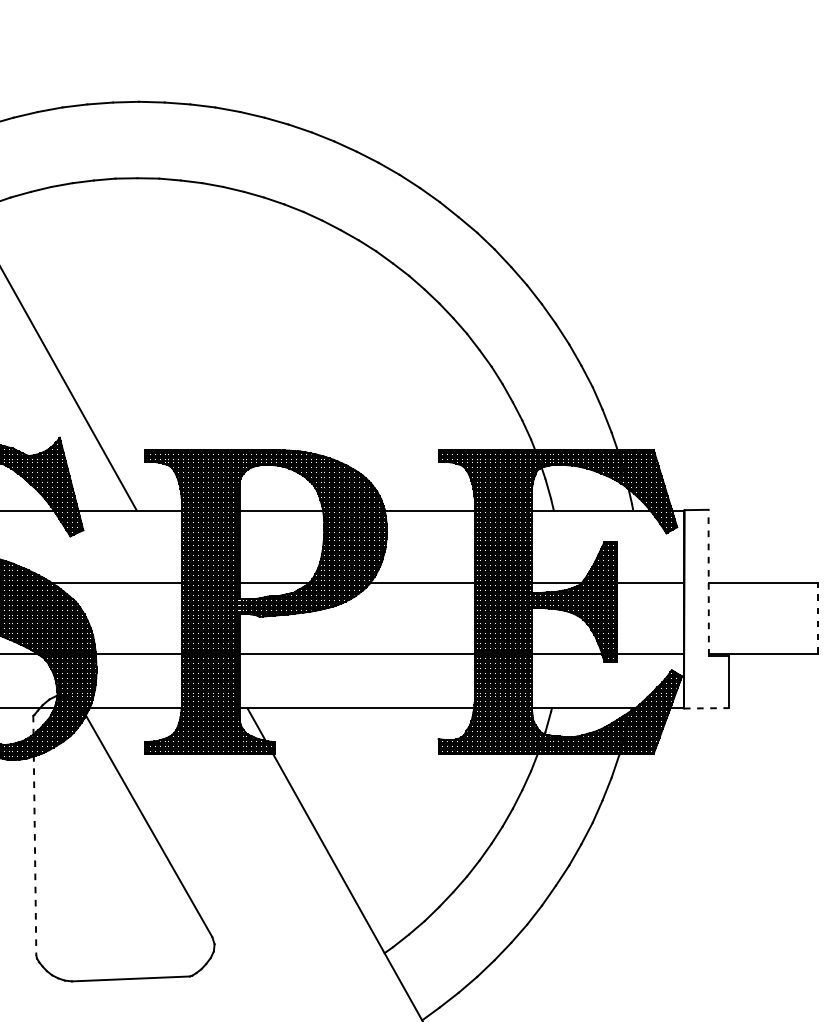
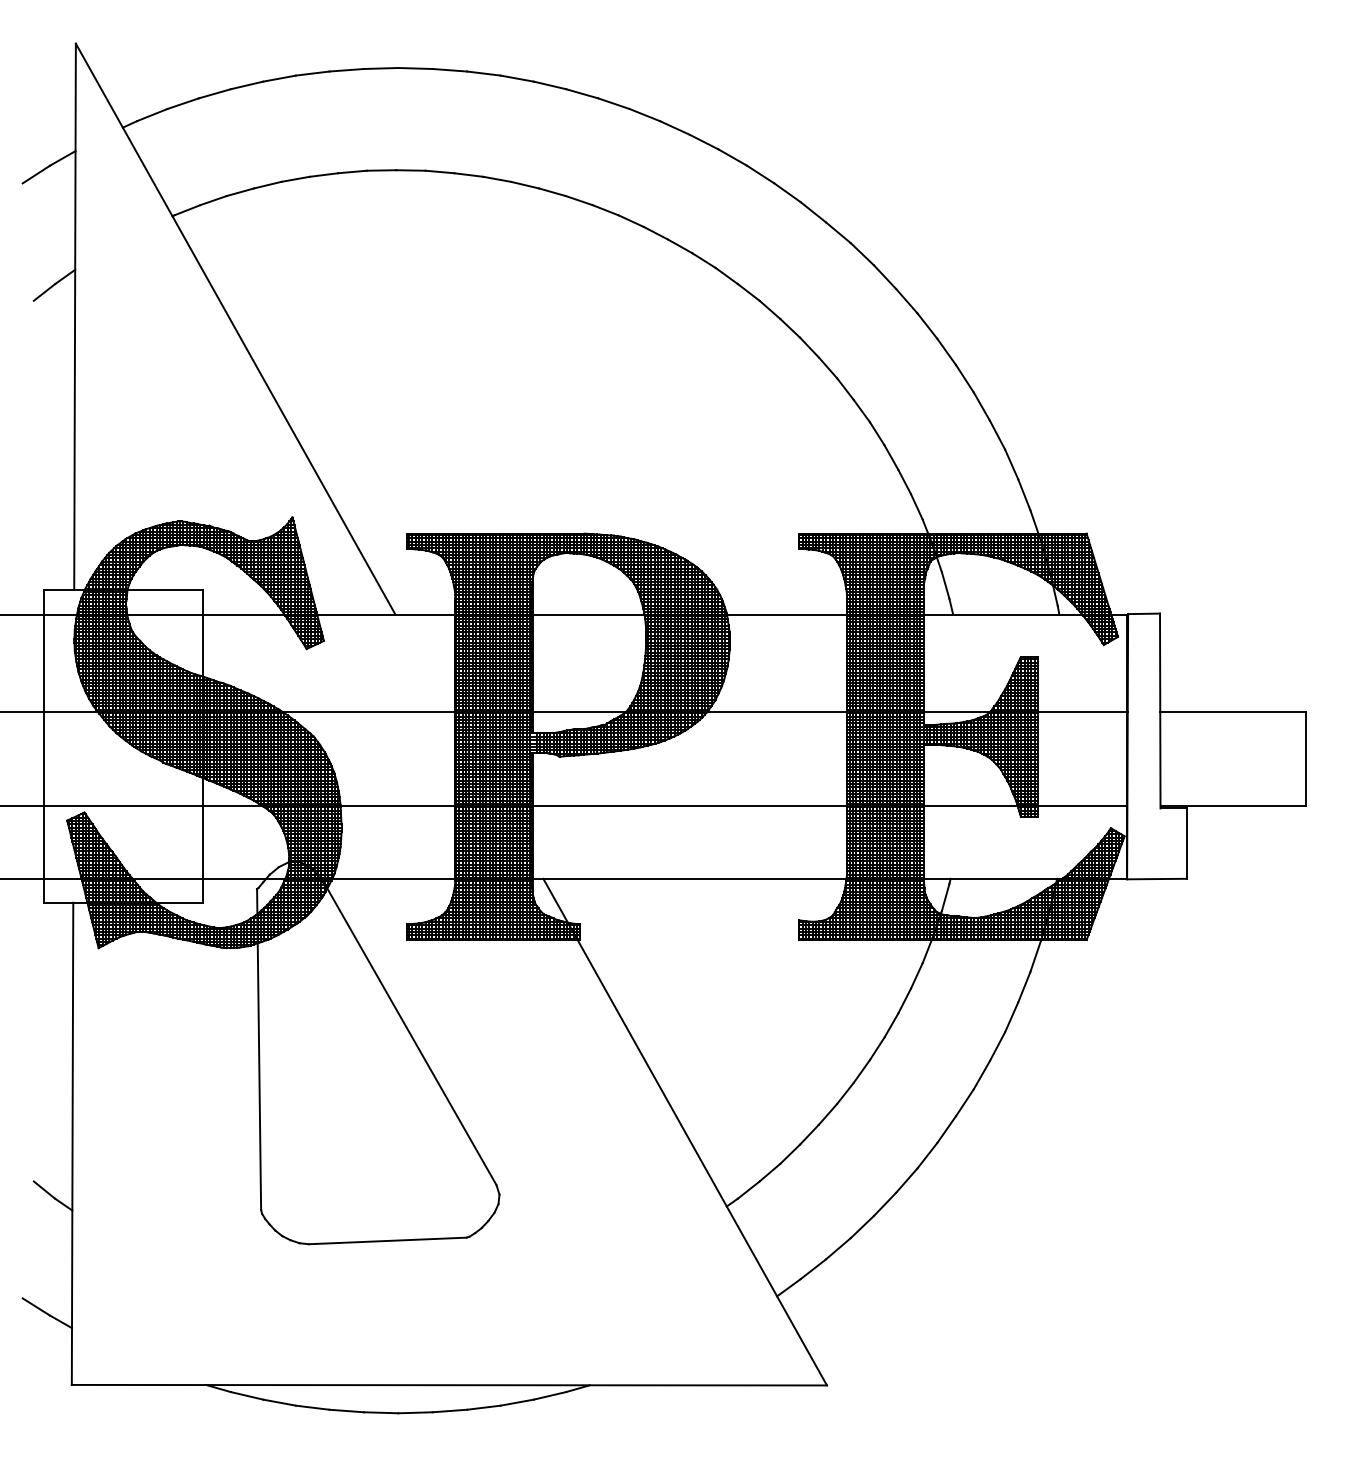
line: (708, 582) -> (1160, 710), dashed -> solid
line: (817, 618) -> (1305, 758), dashed -> solid
line: (705, 708) -> (1156, 879), dashed -> solid
line: (35, 835) -> (259, 1049), dashed -> solid

